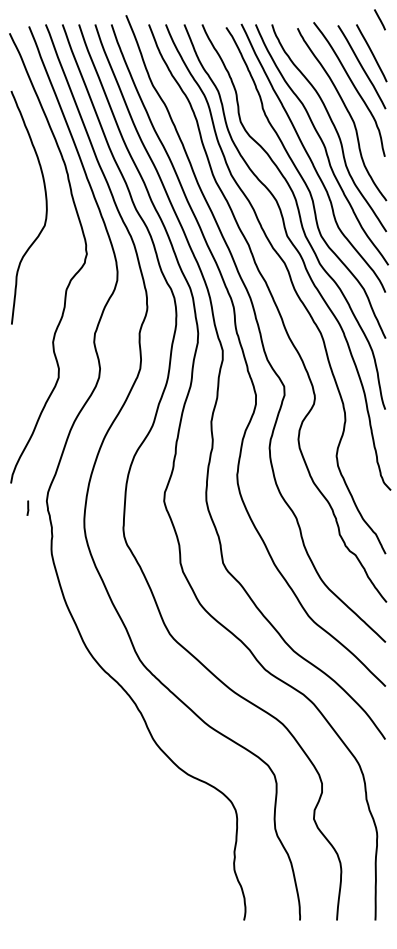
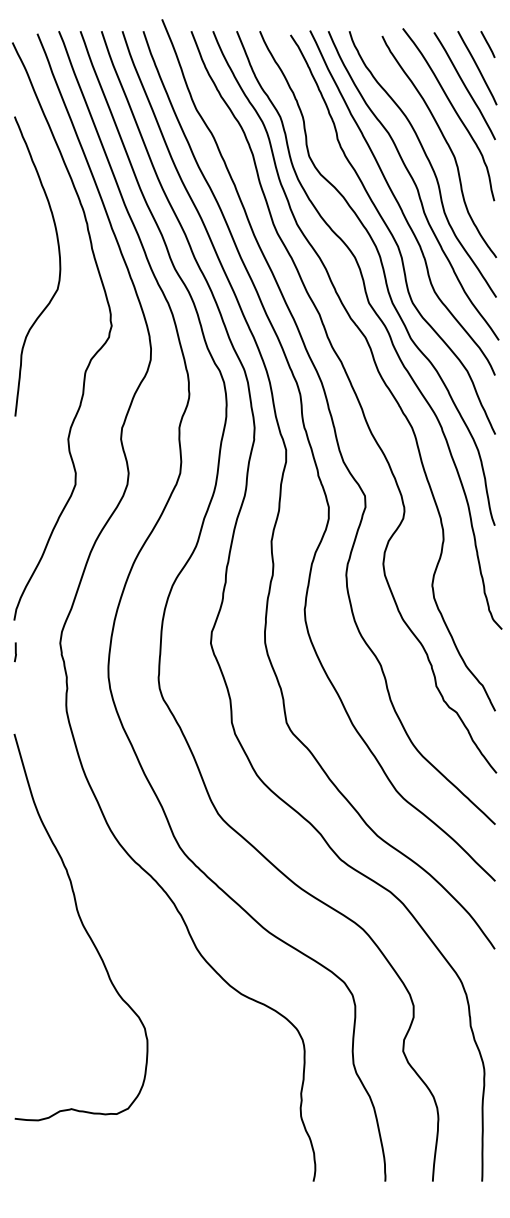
line: (379, 19) -> (487, 44), moved
line: (27, 507) -> (14, 651), moved
curve: (64, 722) -> (82, 927), added

